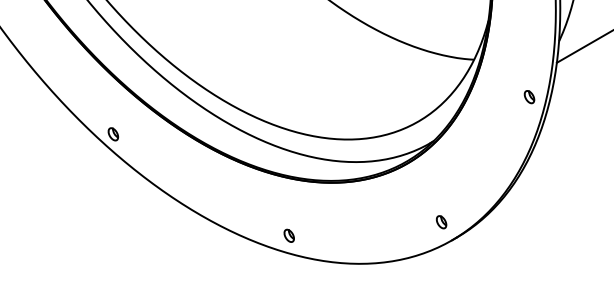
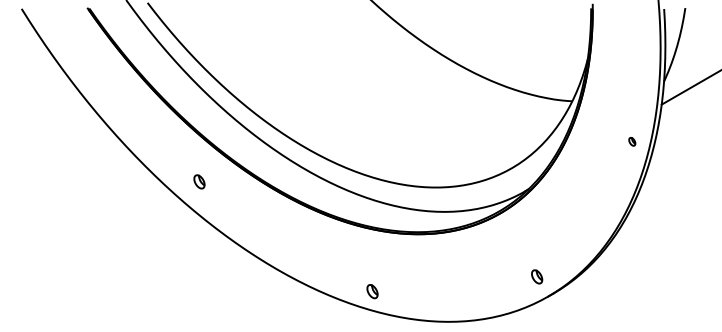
part: (529, 96) -> (632, 141), size x0.6
part: (113, 133) -> (199, 181), moved

